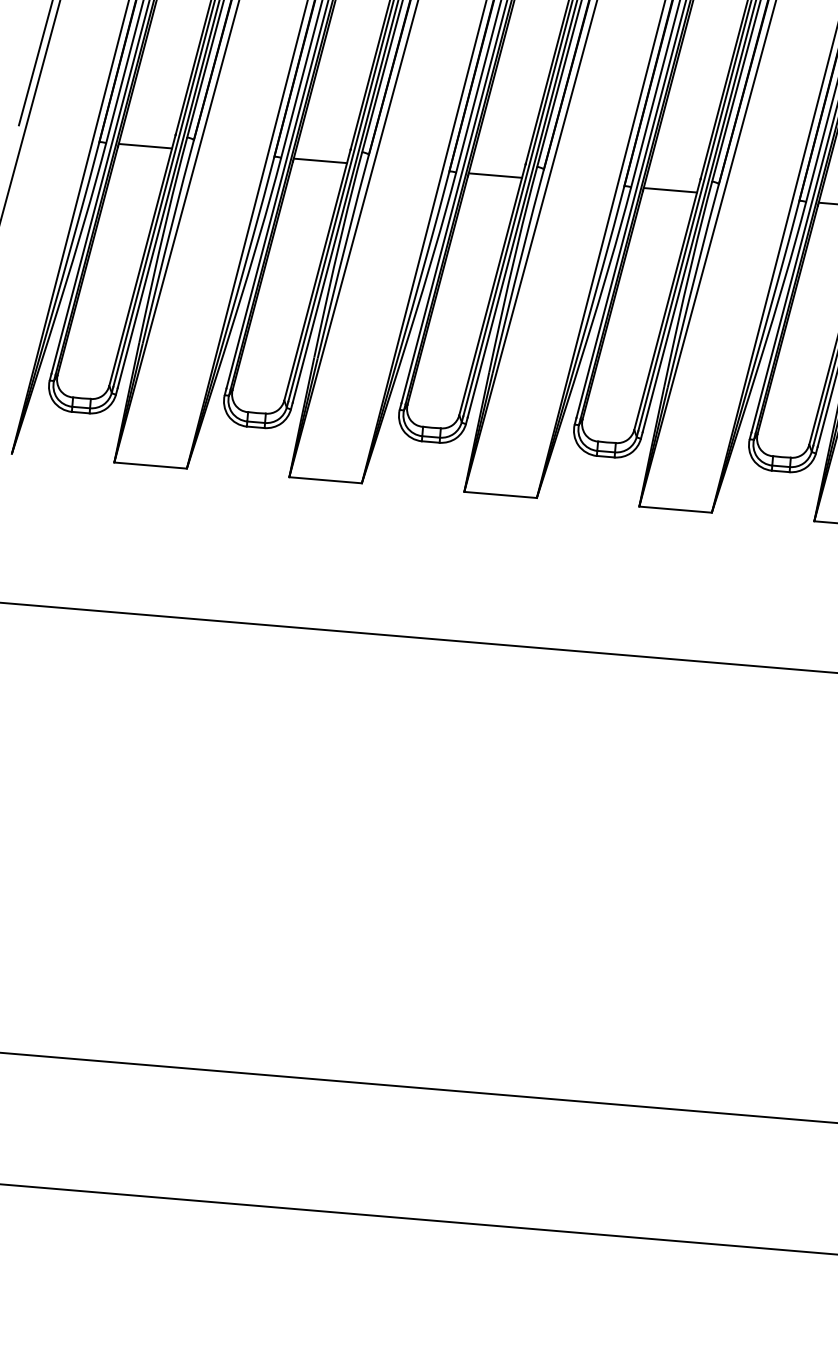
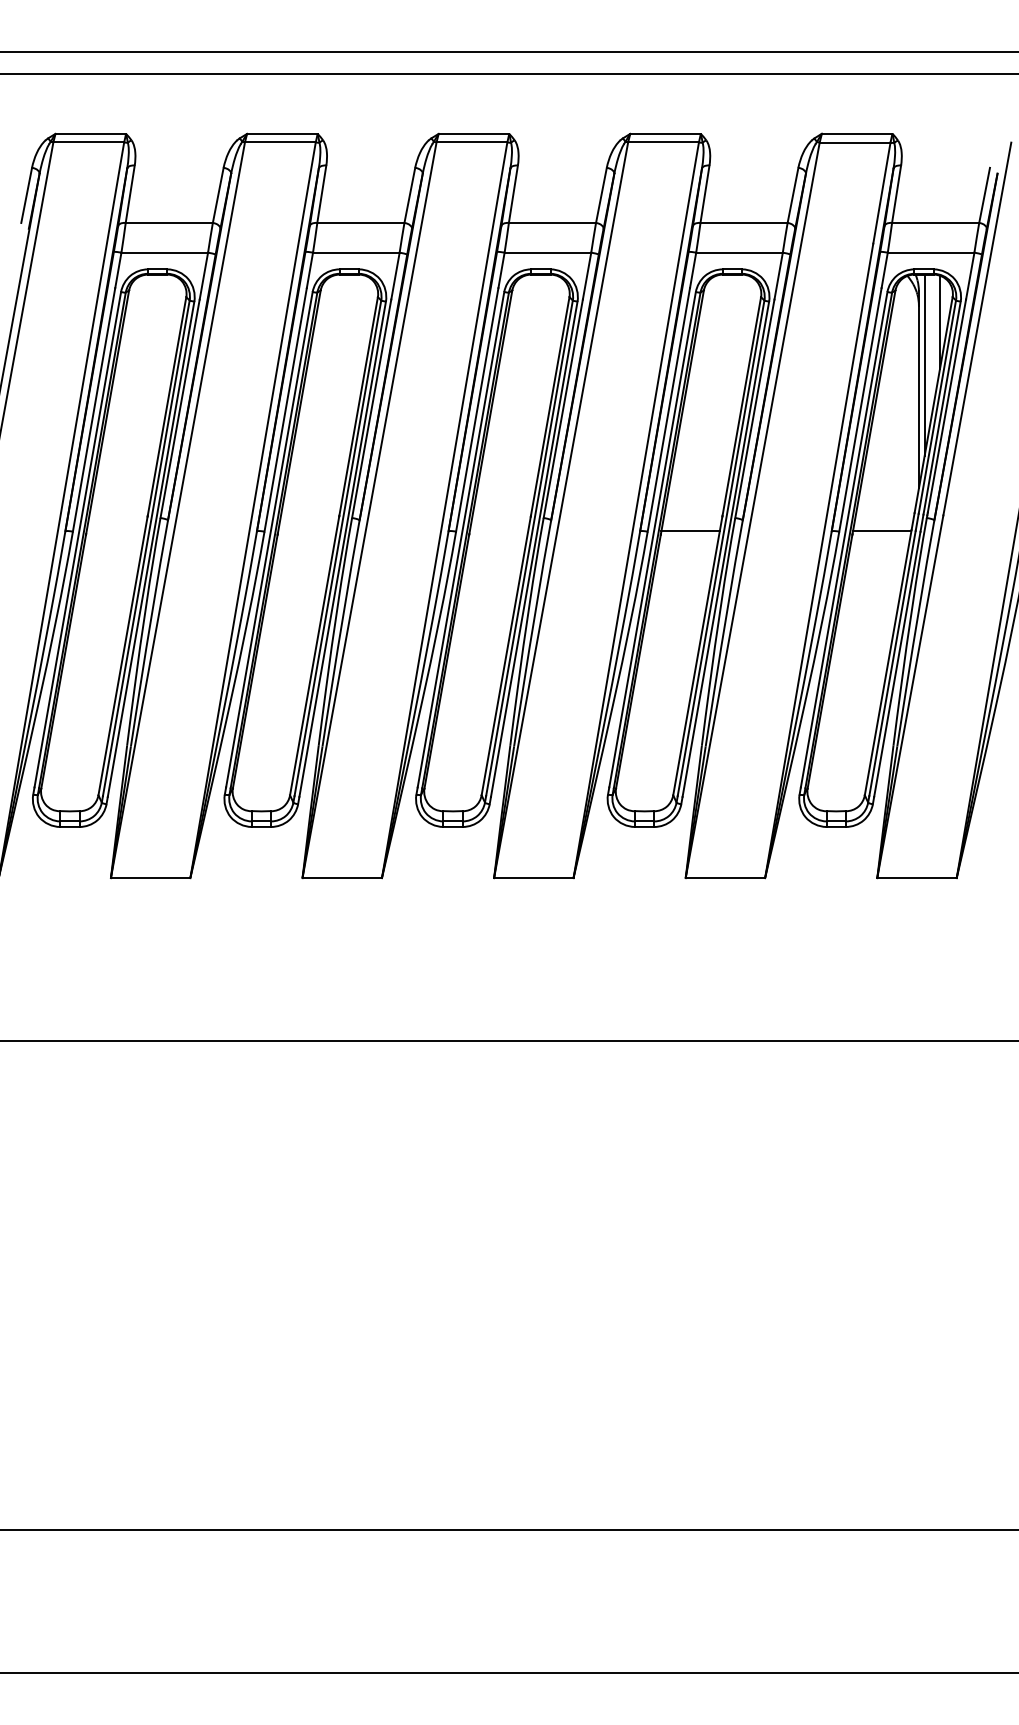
line: (145, 146) -> (115, 531), removed
line: (320, 160) -> (307, 531), removed
line: (494, 175) -> (498, 531), removed

